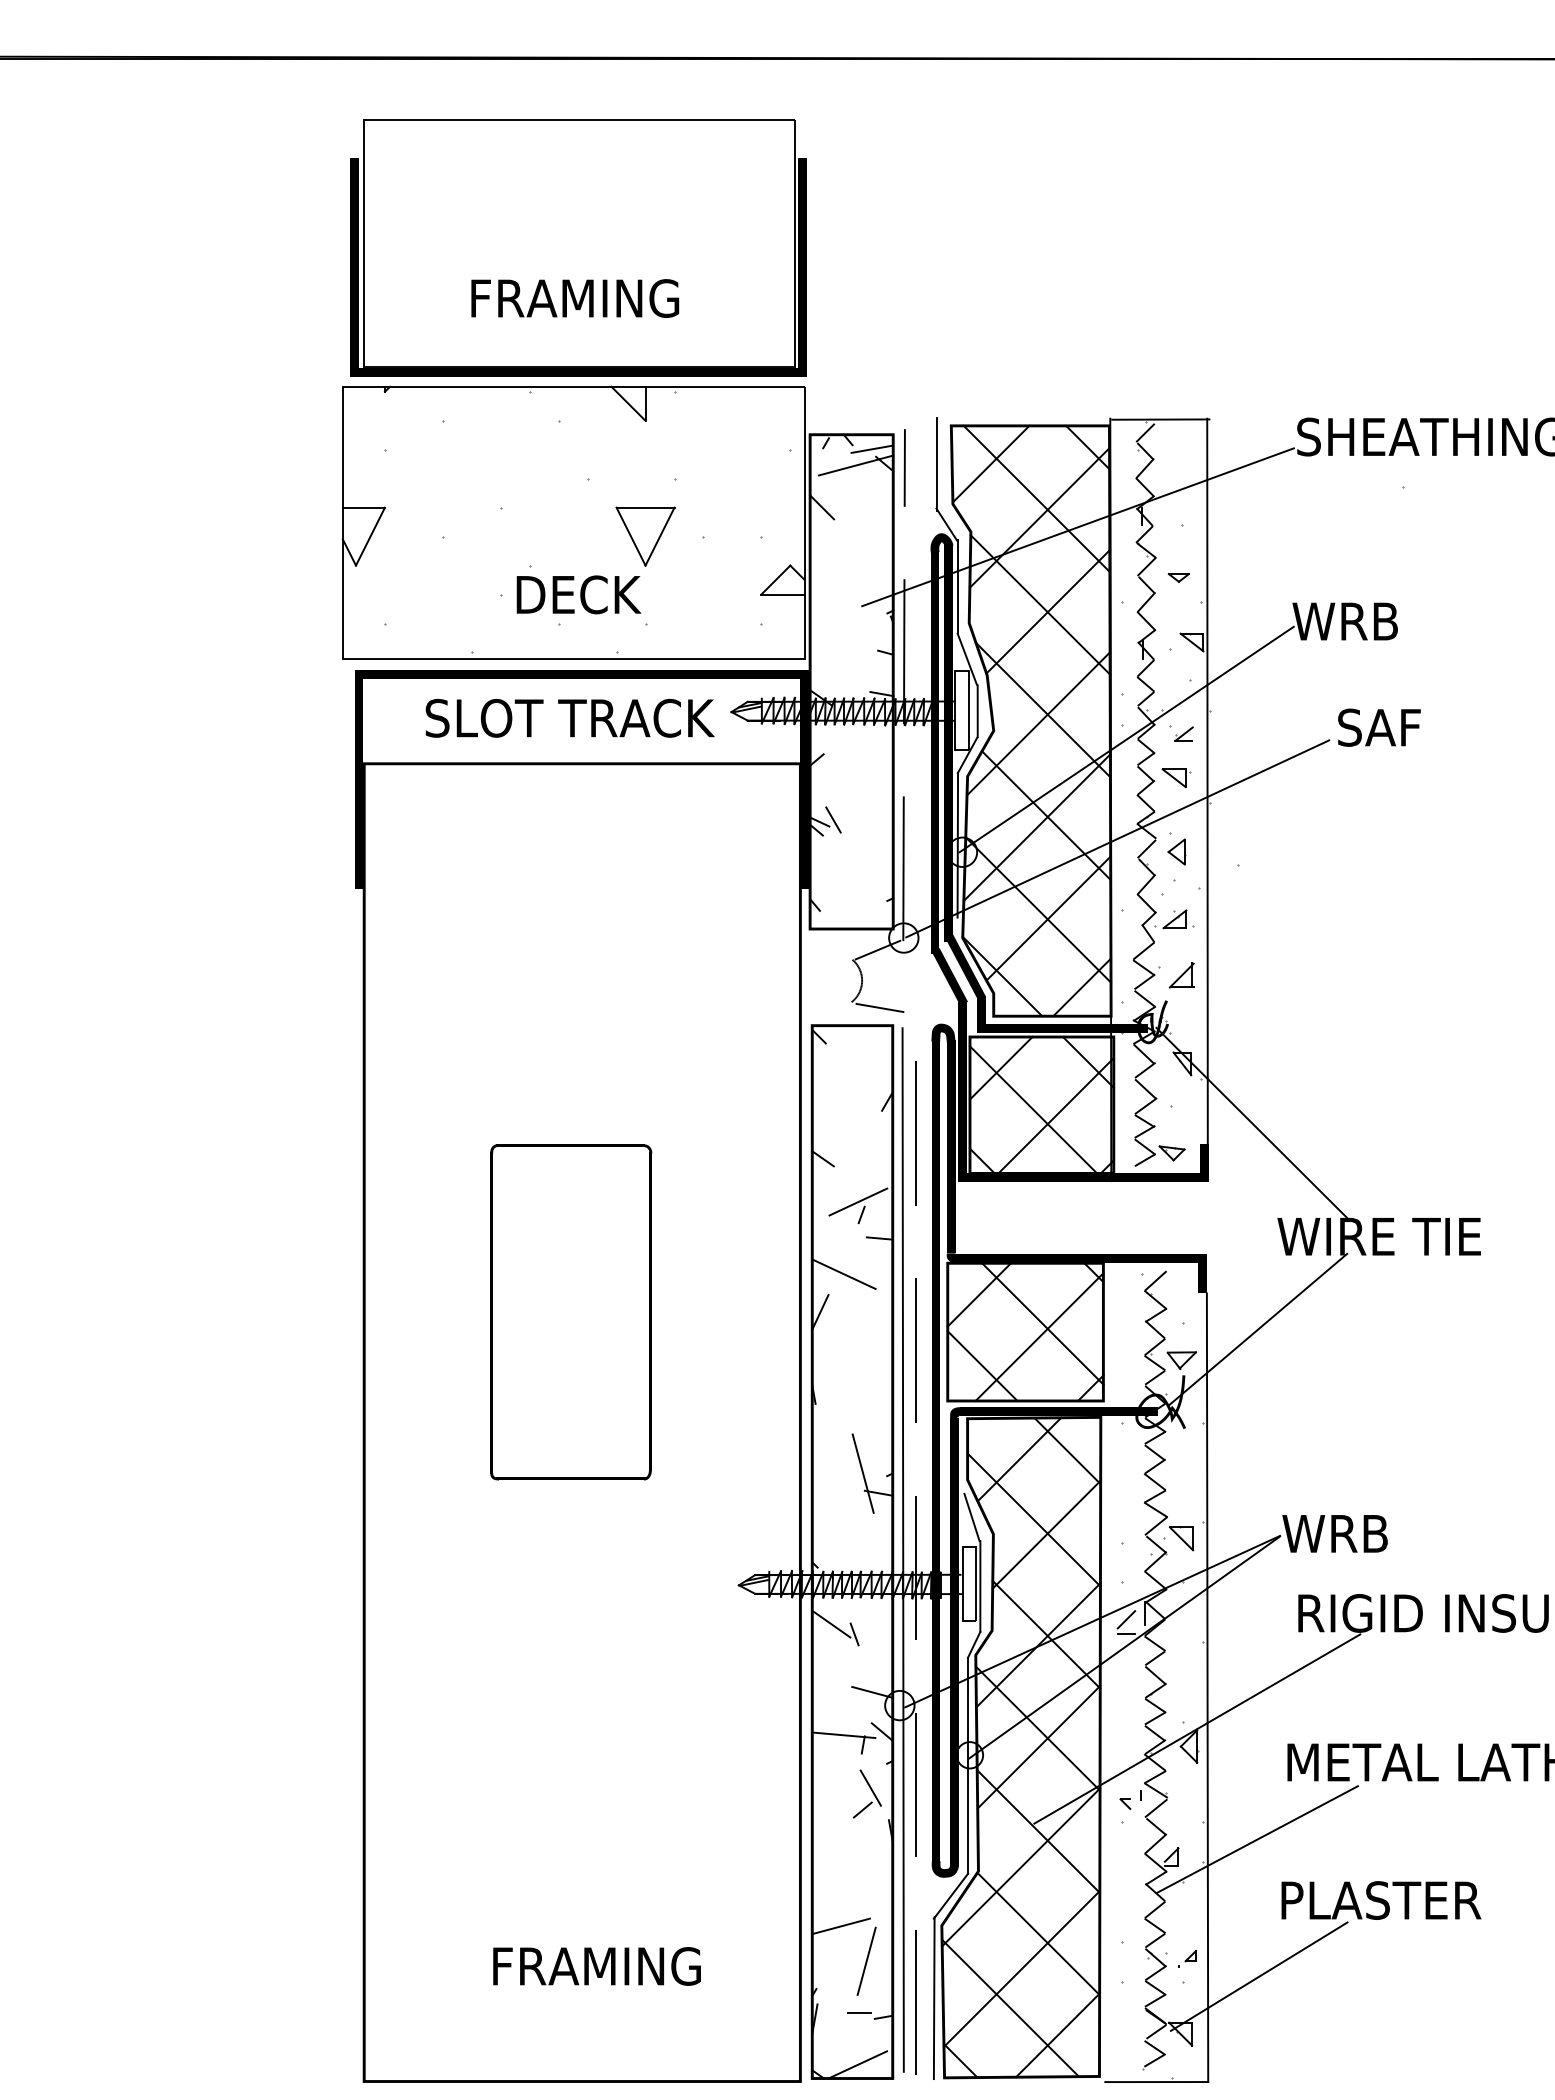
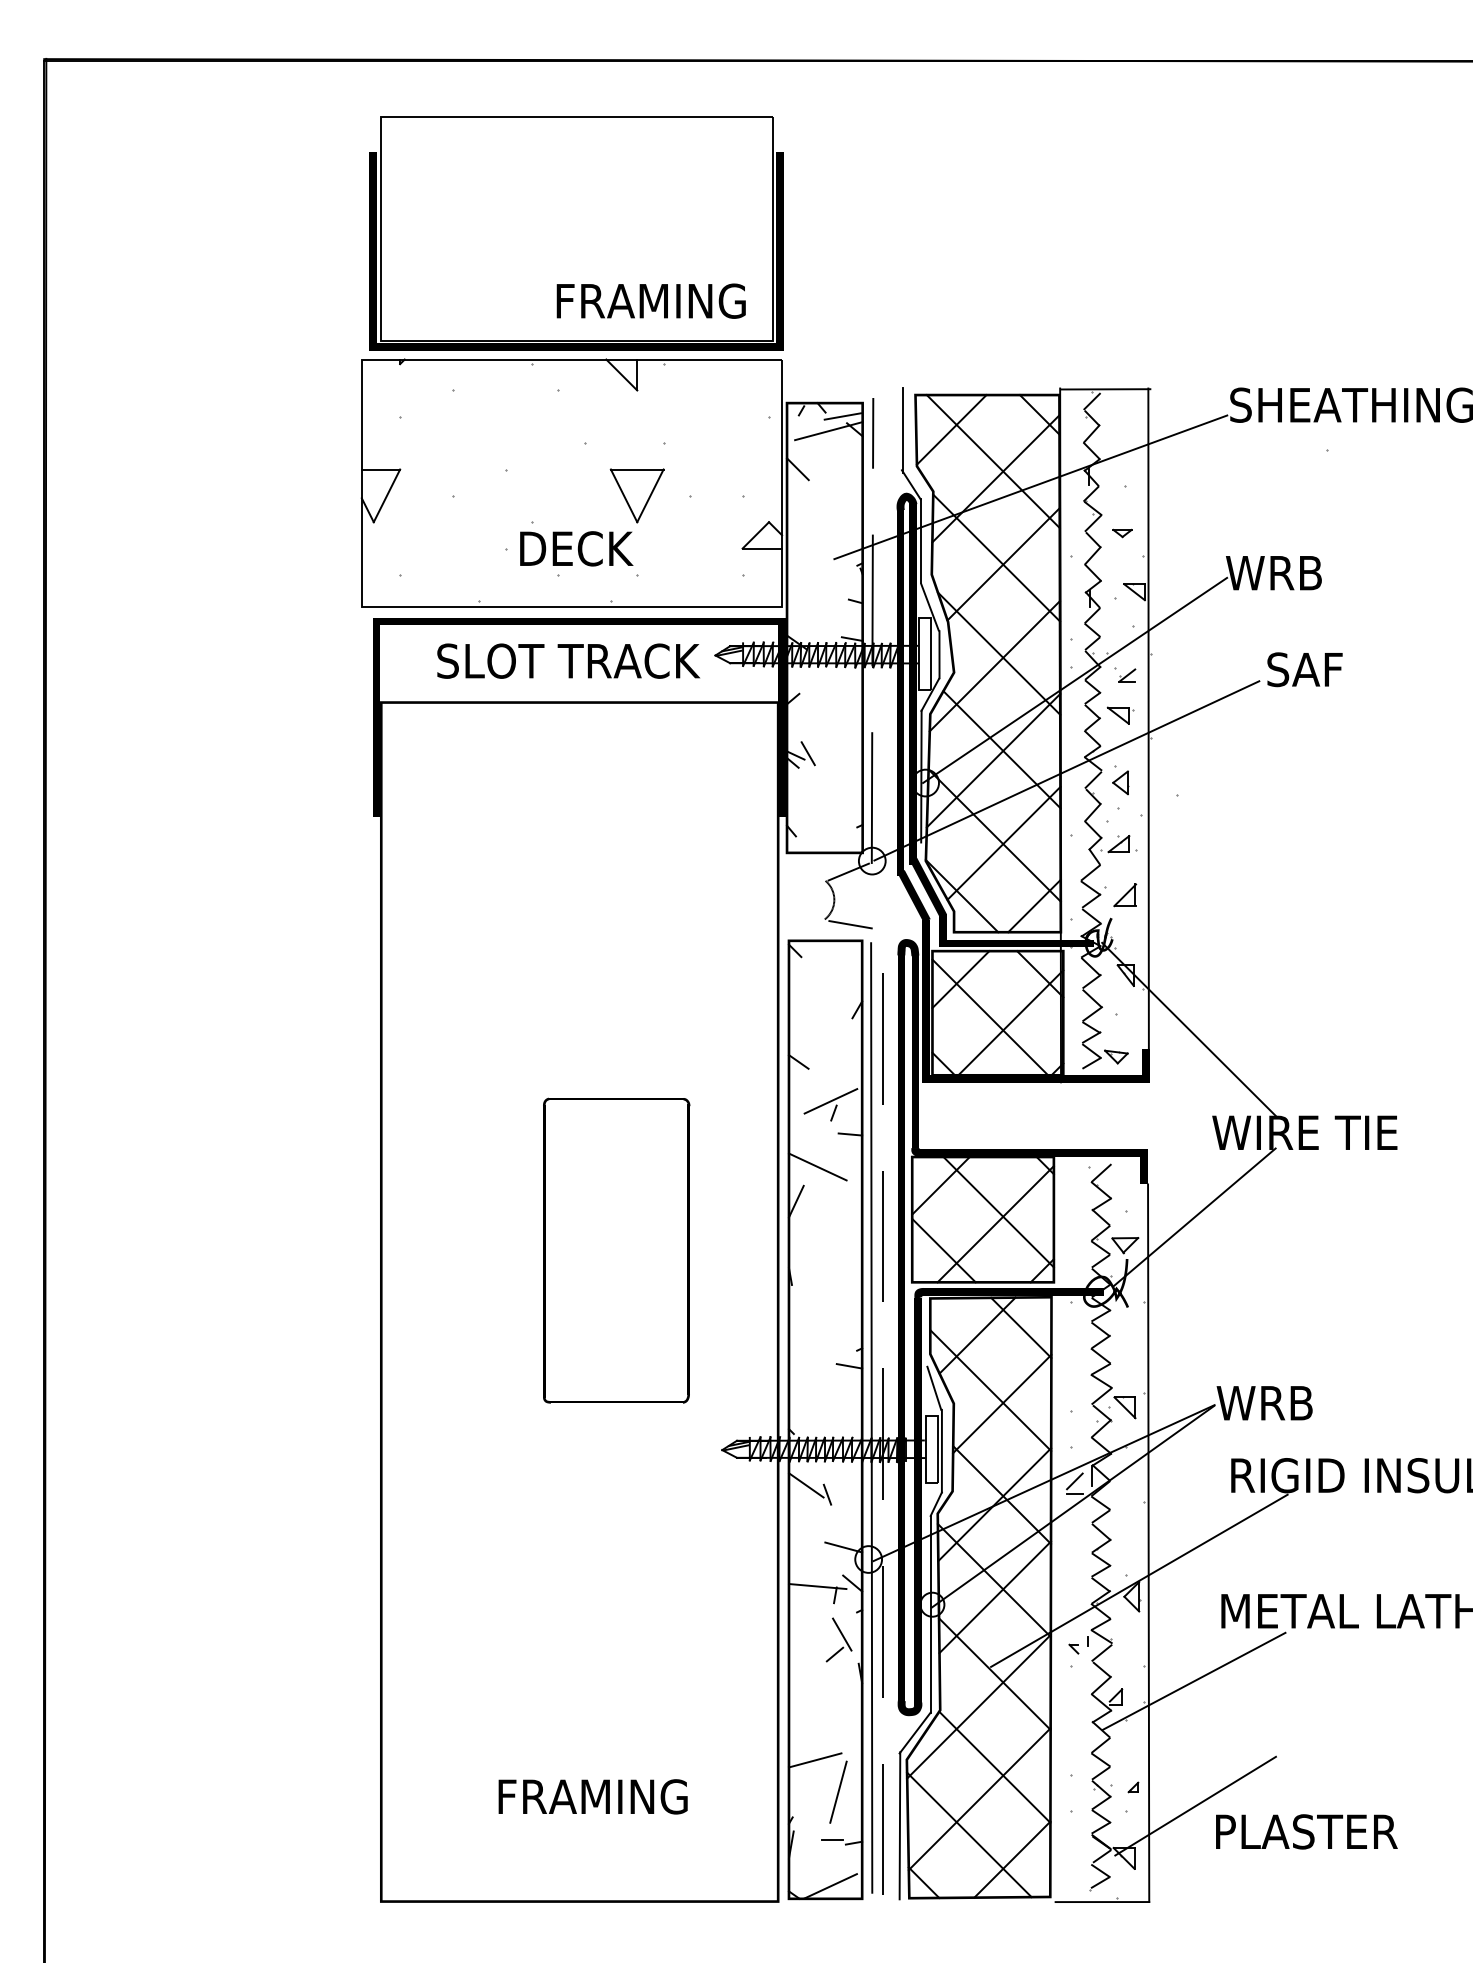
text: (574, 297) -> (650, 300), moved
part: (571, 1312) -> (616, 1250), moved
line: (862, 1473) -> (834, 1348), removed
text: (1381, 1900) -> (1306, 1831), moved

